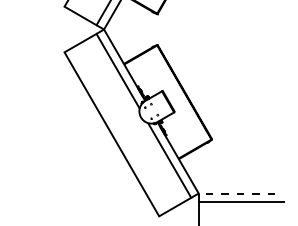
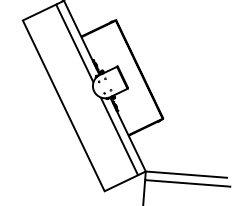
line: (235, 193) -> (182, 174), dashed -> solid

